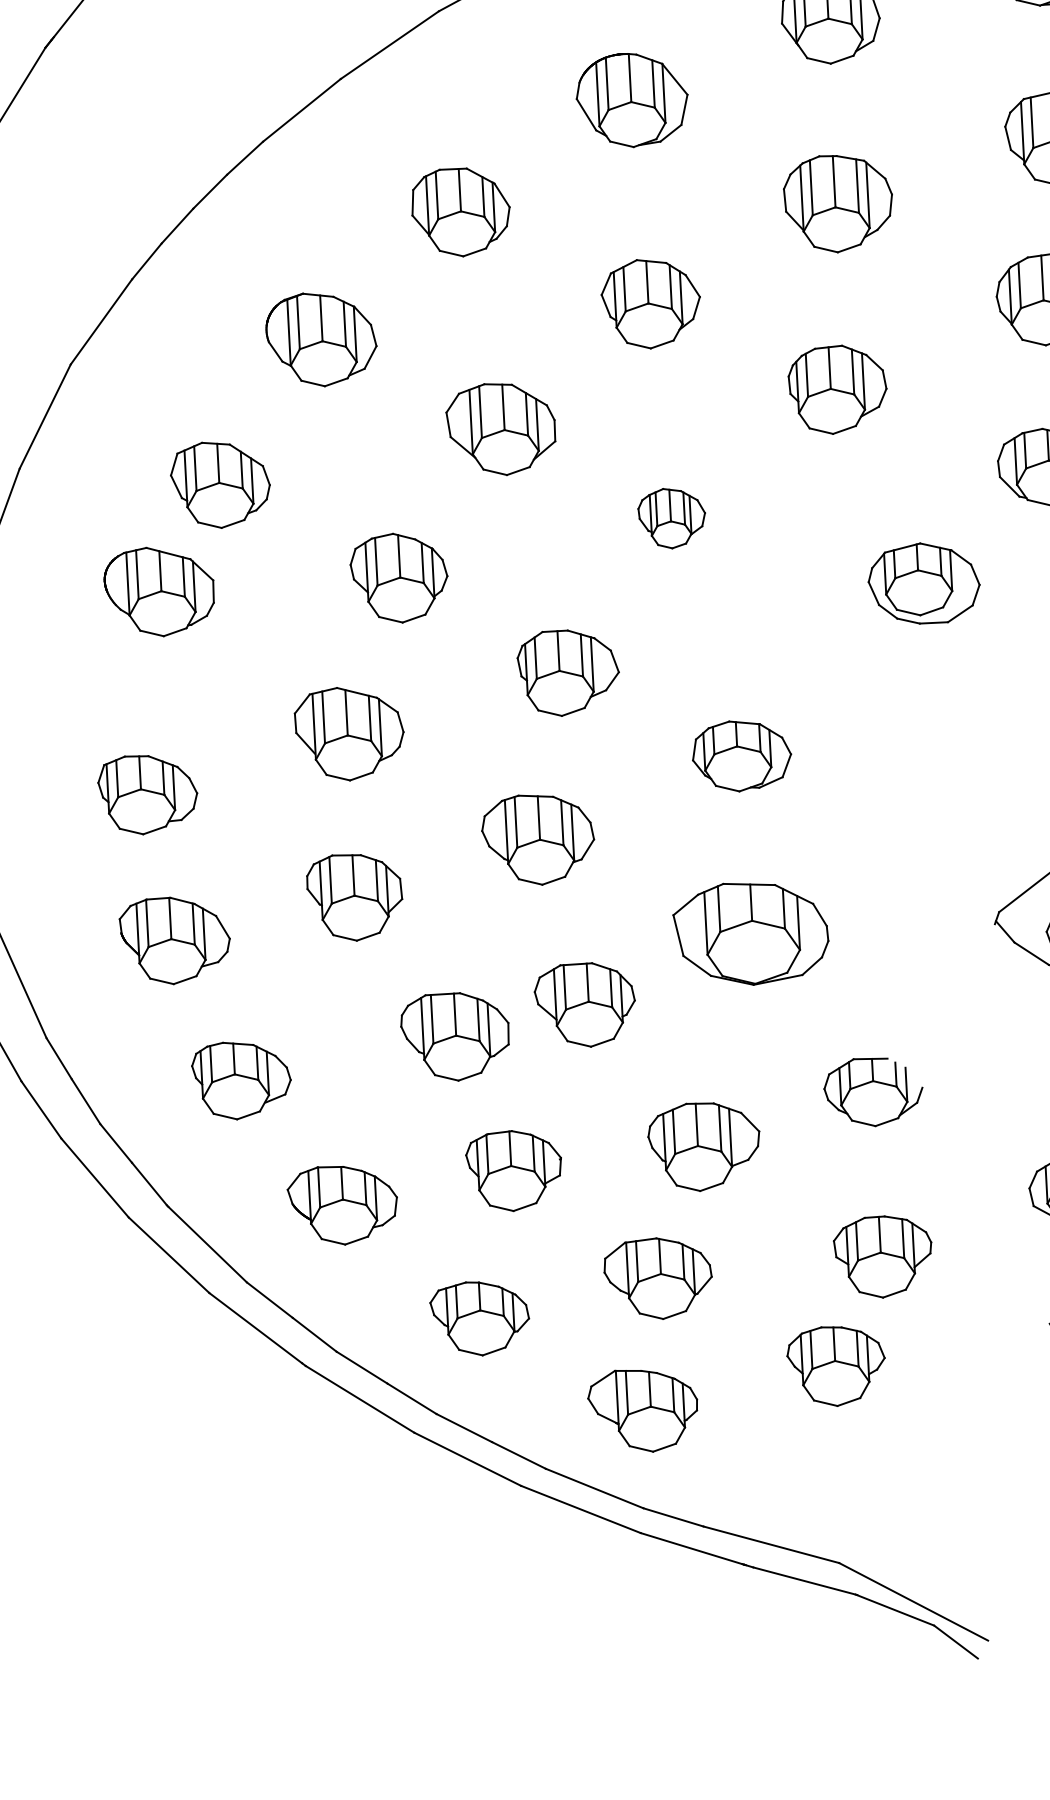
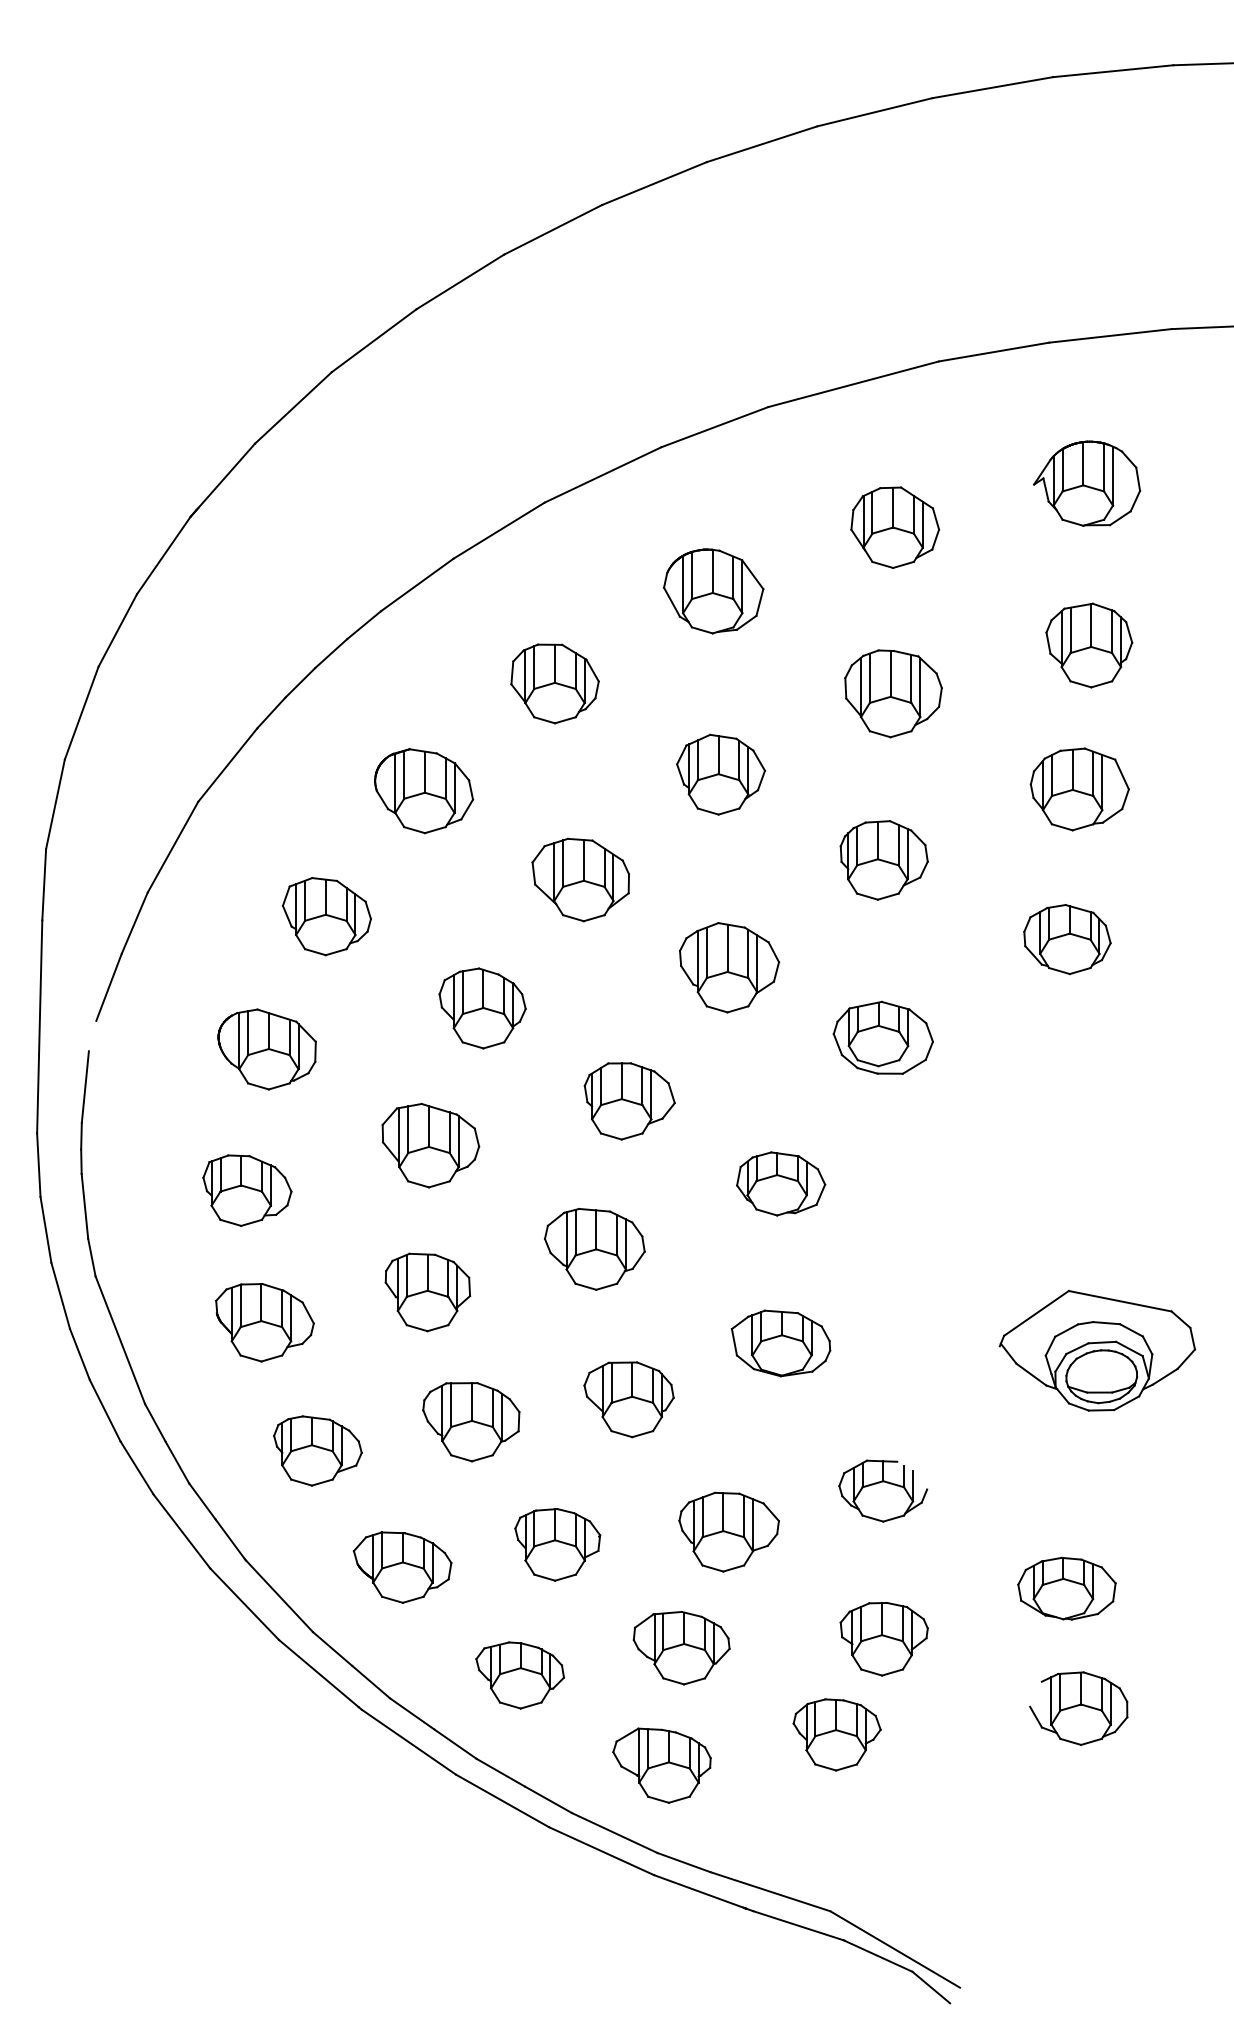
part: (671, 518) -> (729, 967), size x1.67
part: (923, 583) -> (882, 1037), moved
part: (158, 591) -> (266, 1049), moved
part: (750, 933) -> (780, 1343), size x0.71
part: (455, 1037) -> (471, 1422), moved

